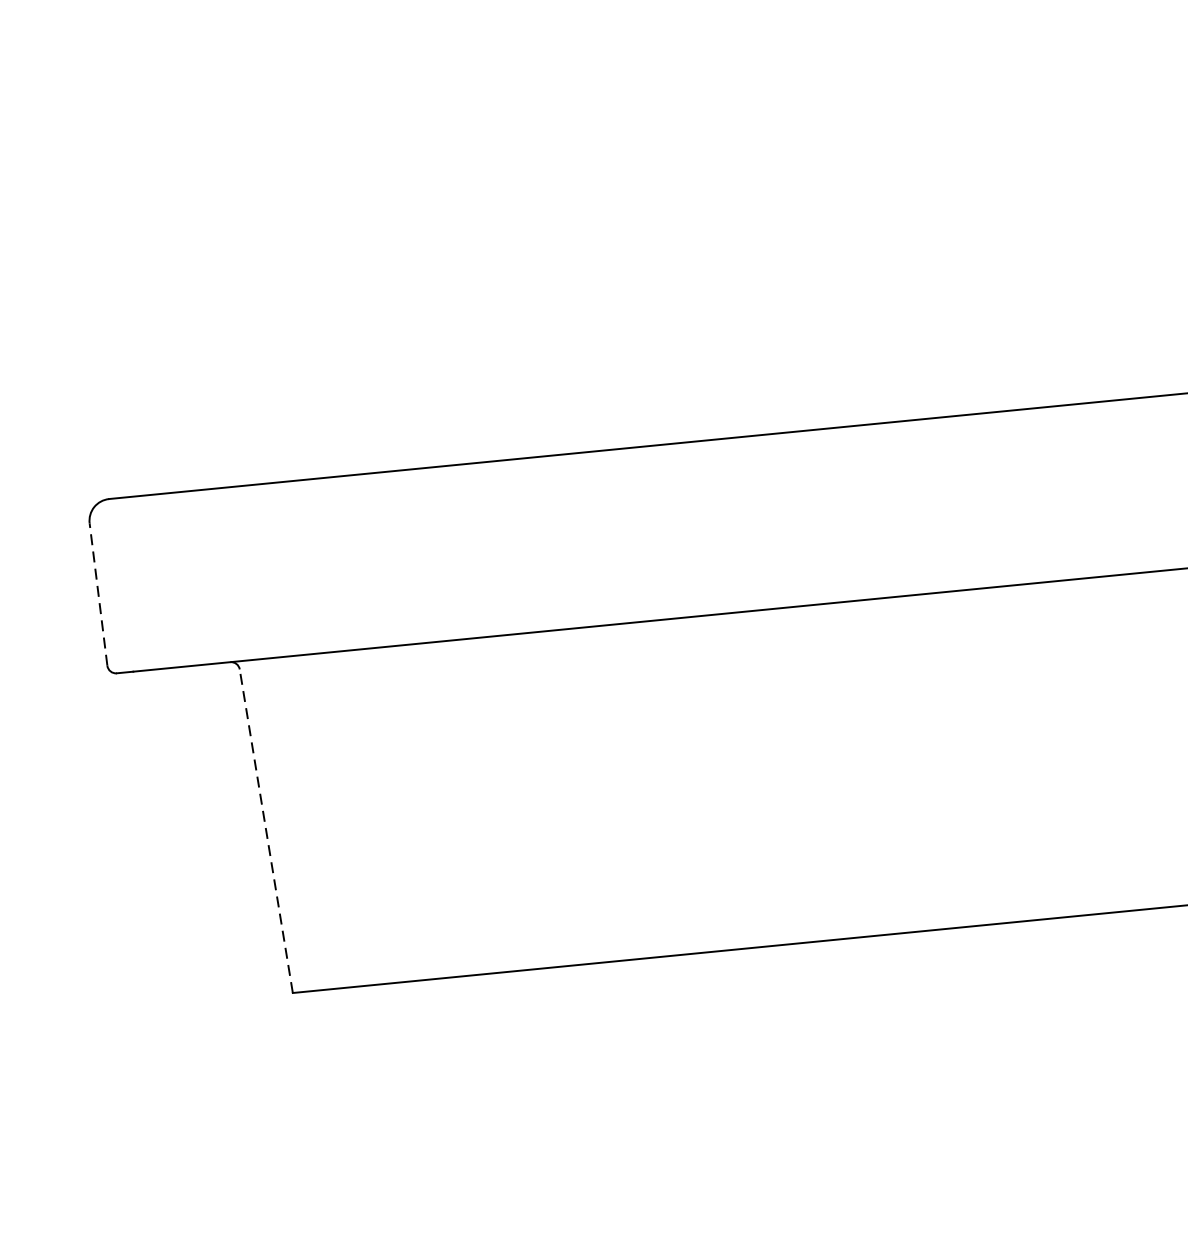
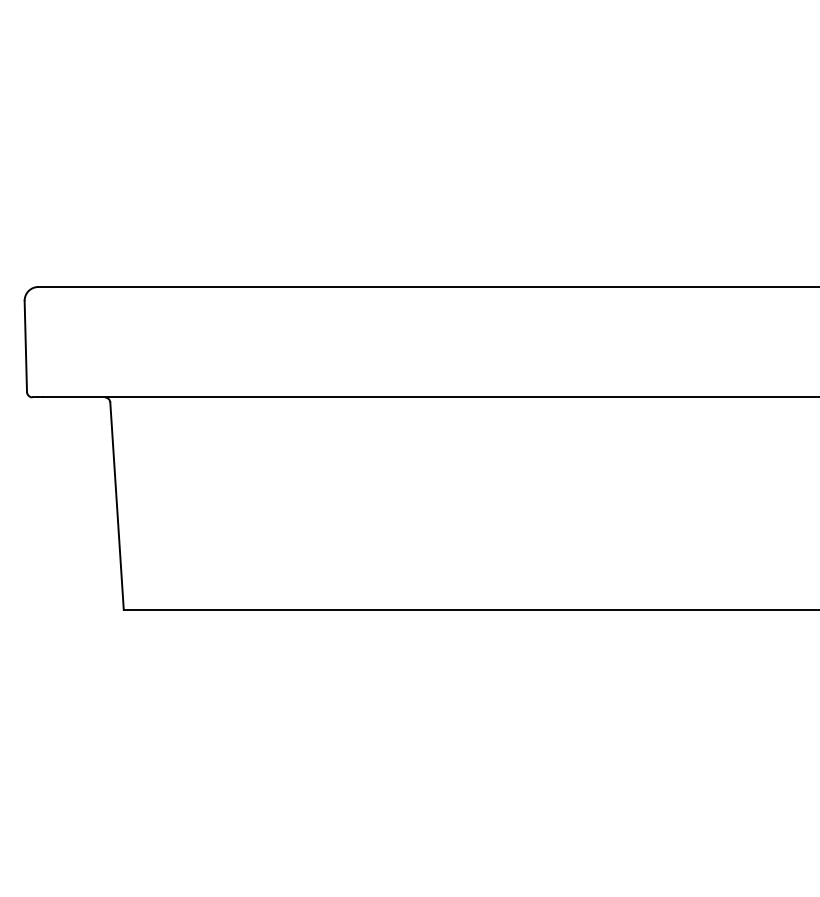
line: (97, 594) -> (25, 346), dashed -> solid
line: (267, 831) -> (117, 506), dashed -> solid

